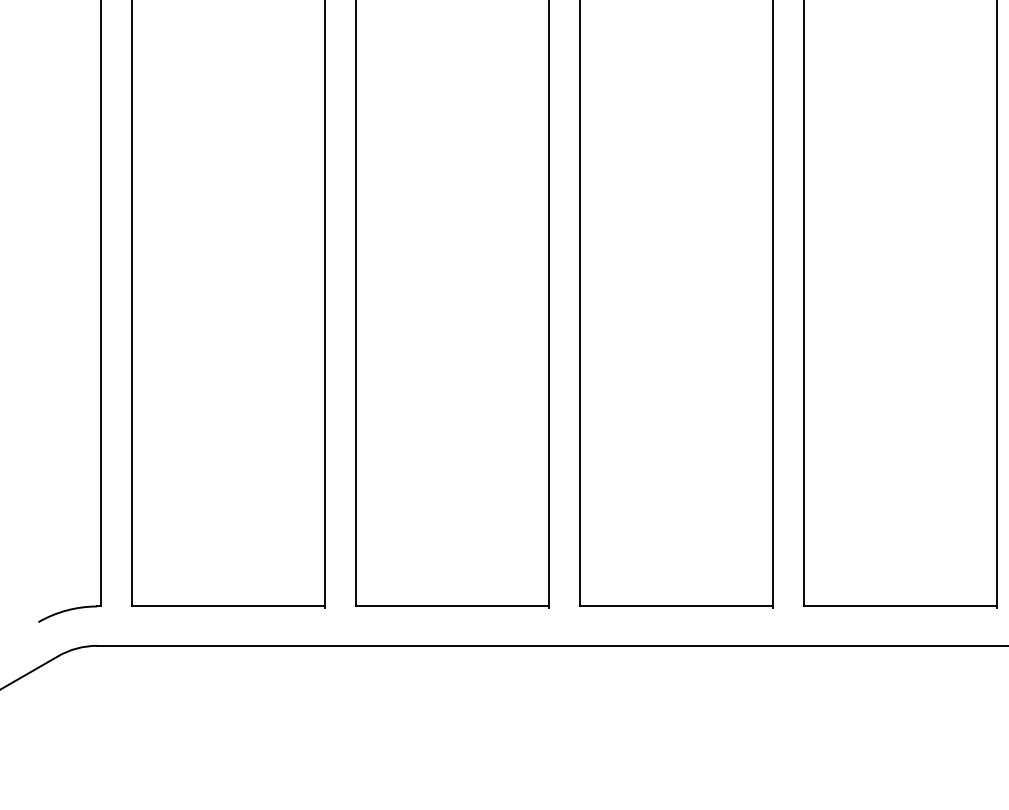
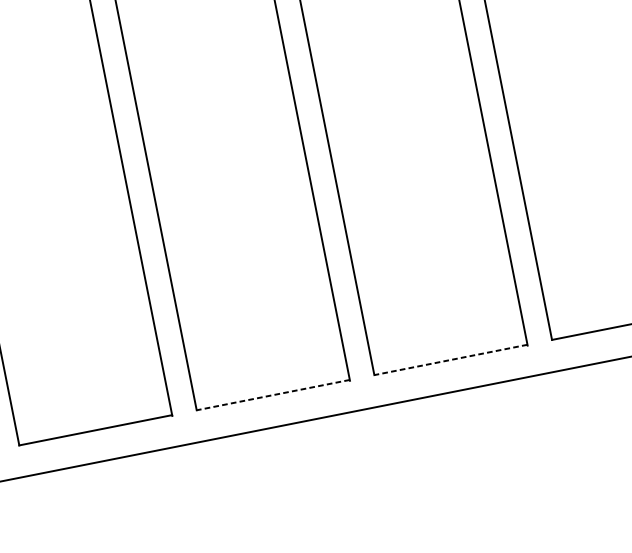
line: (452, 606) -> (273, 395), solid -> dashed
line: (676, 606) -> (451, 359), solid -> dashed

